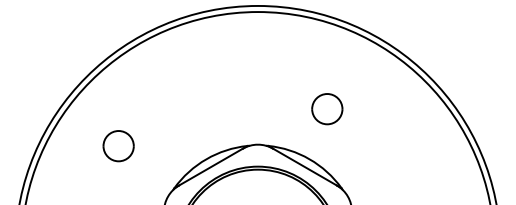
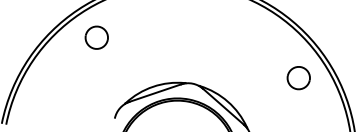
part: (327, 109) -> (298, 78), moved
part: (118, 146) -> (96, 37), moved

